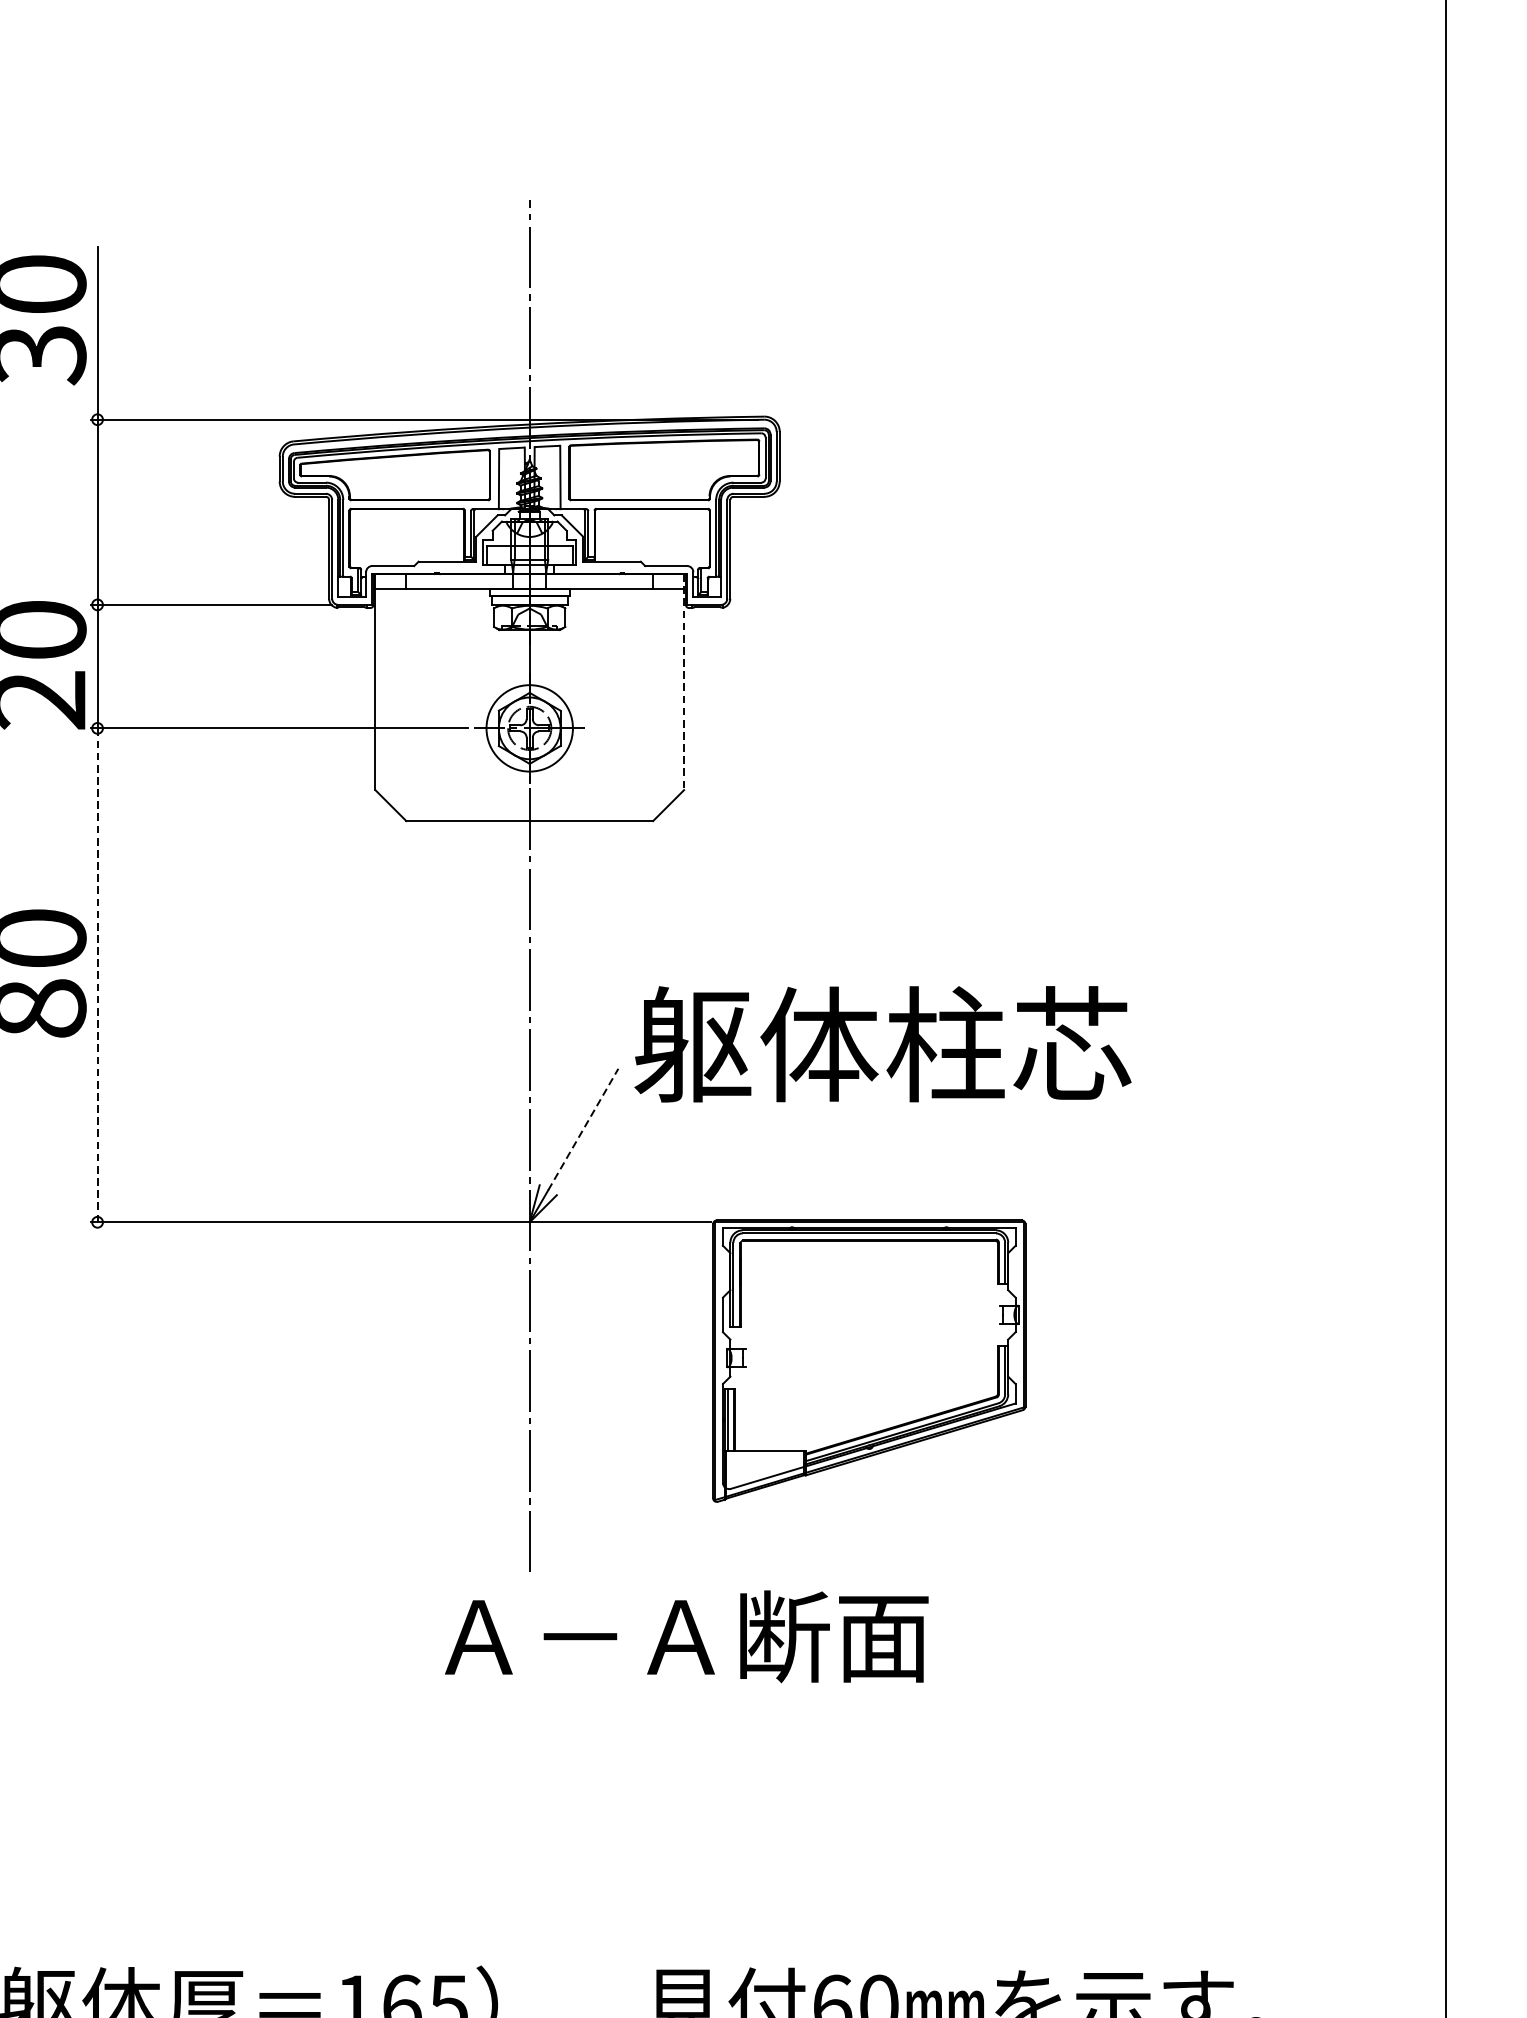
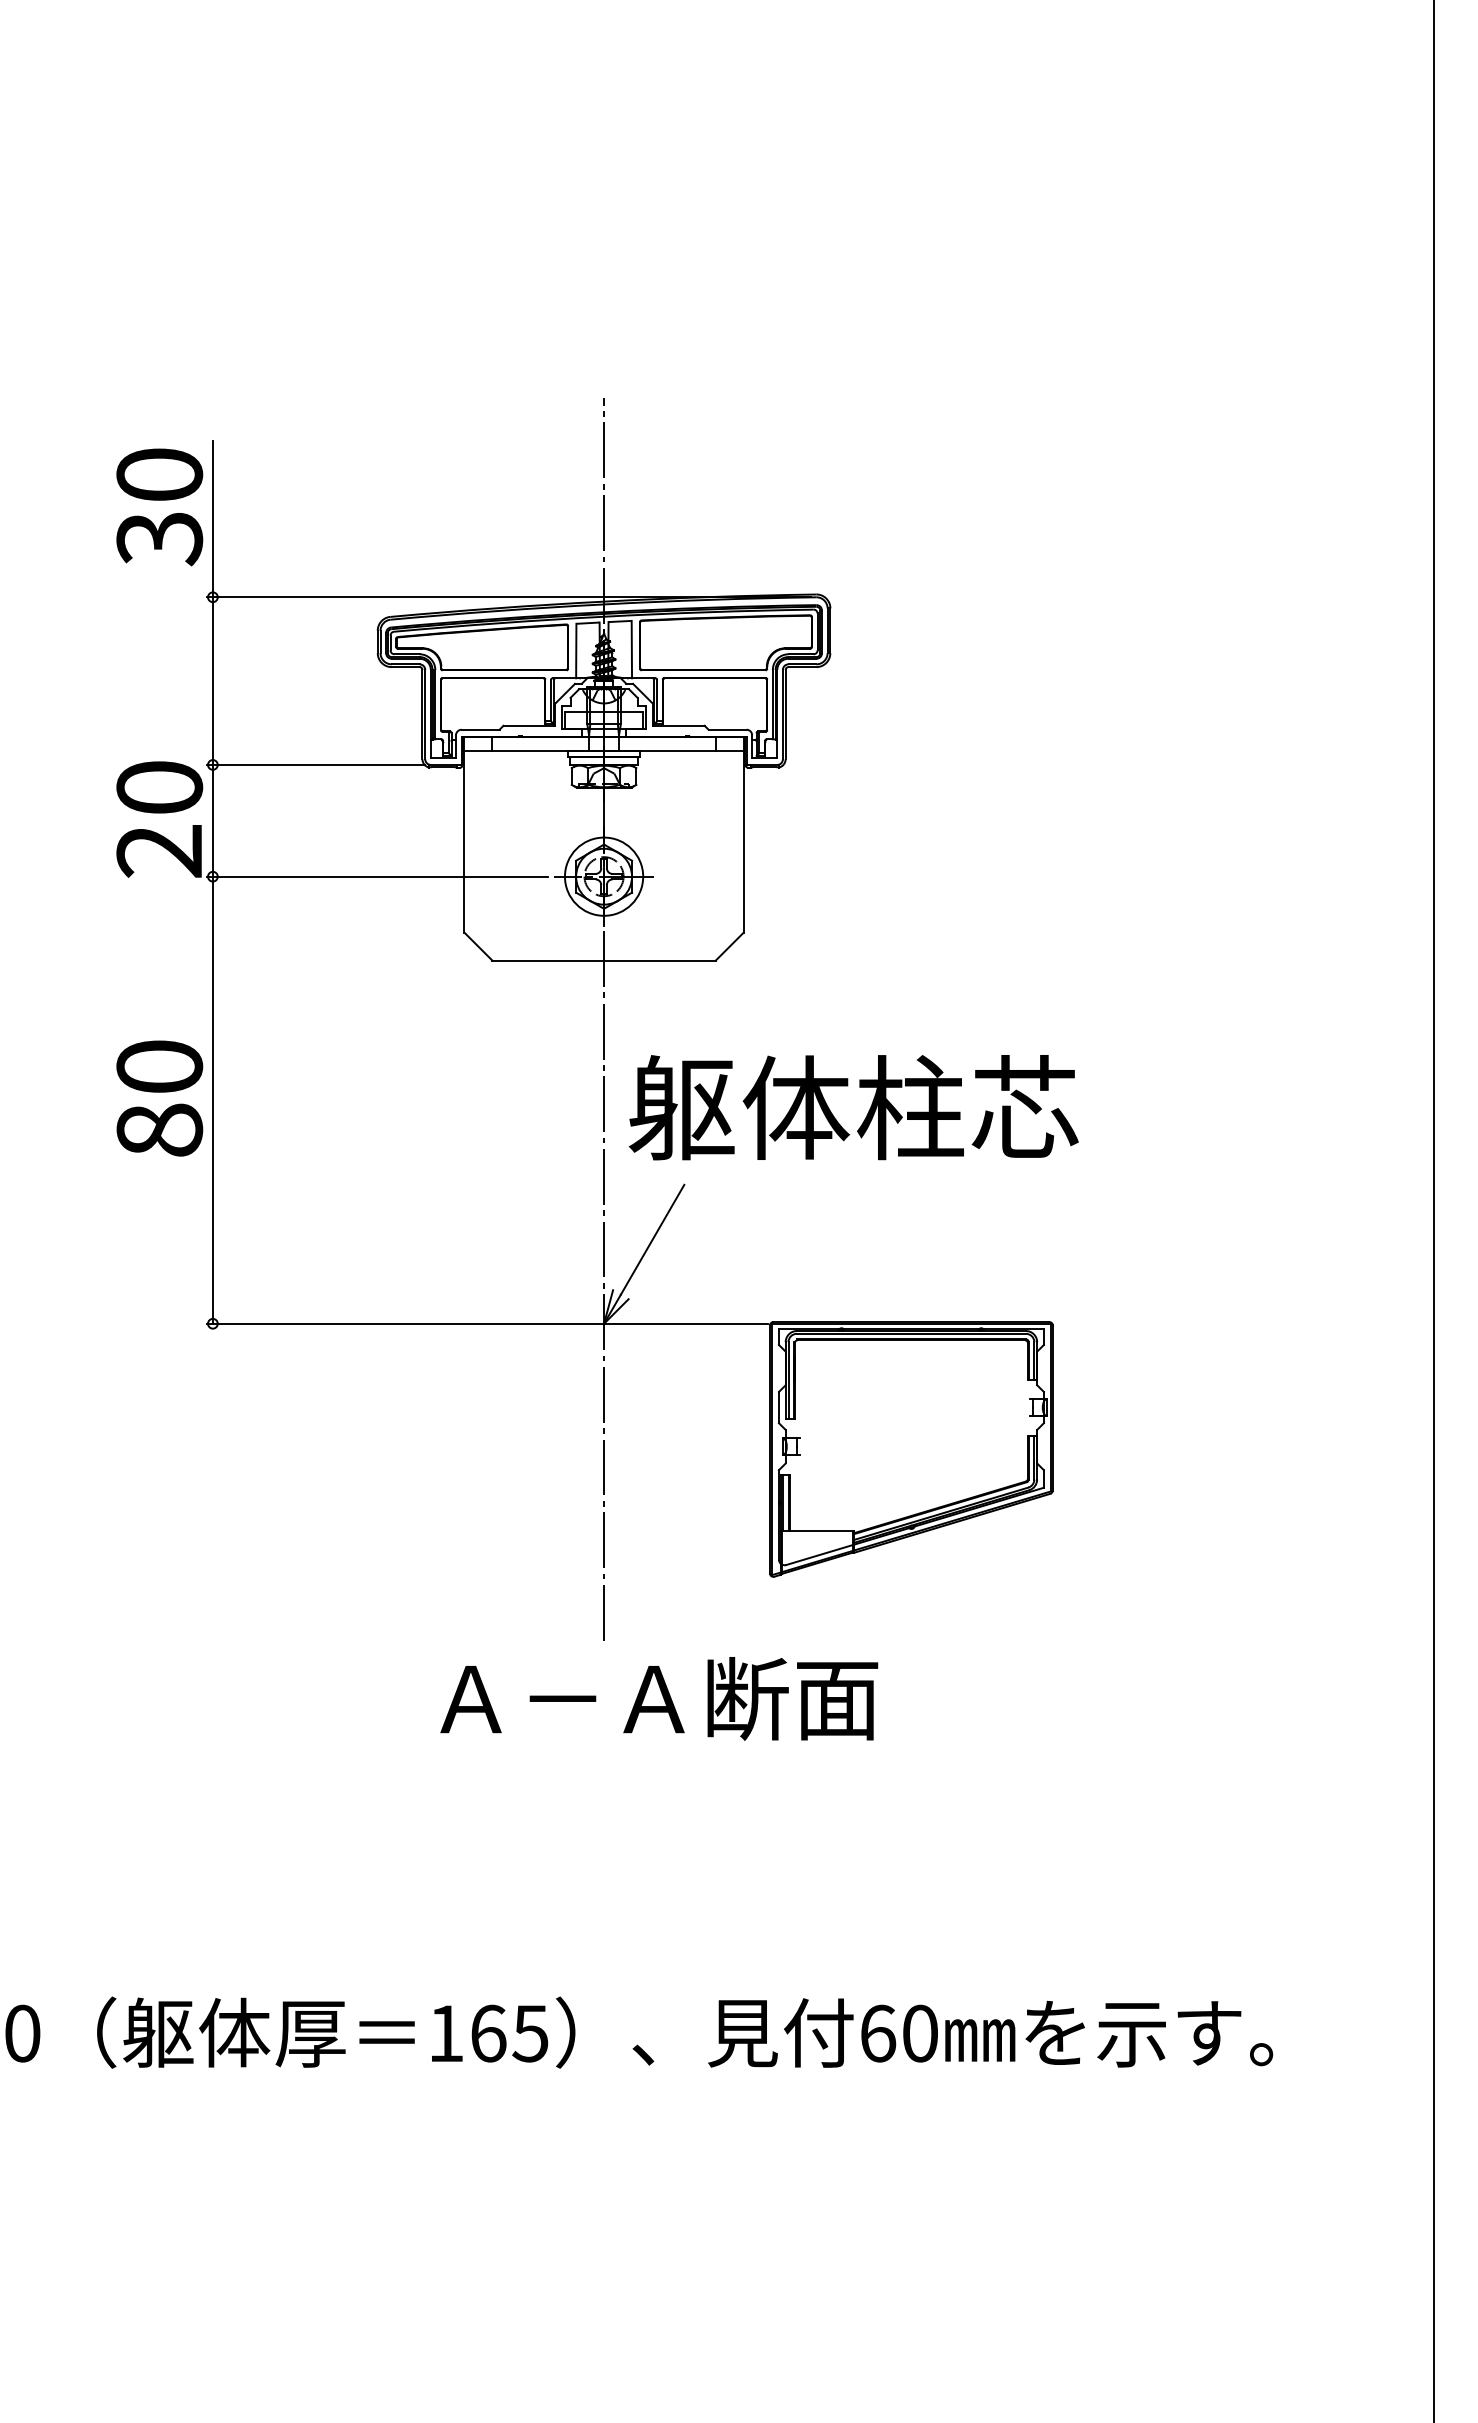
line: (683, 681) -> (743, 834), dashed -> solid
line: (97, 975) -> (212, 1100), dashed -> solid
text: (882, 1044) -> (853, 1107), moved
line: (583, 1129) -> (652, 1239), dashed -> solid
text: (687, 1636) -> (659, 1698), moved

